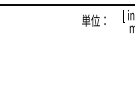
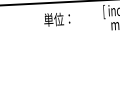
text: (93, 20) -> (56, 19), moved

